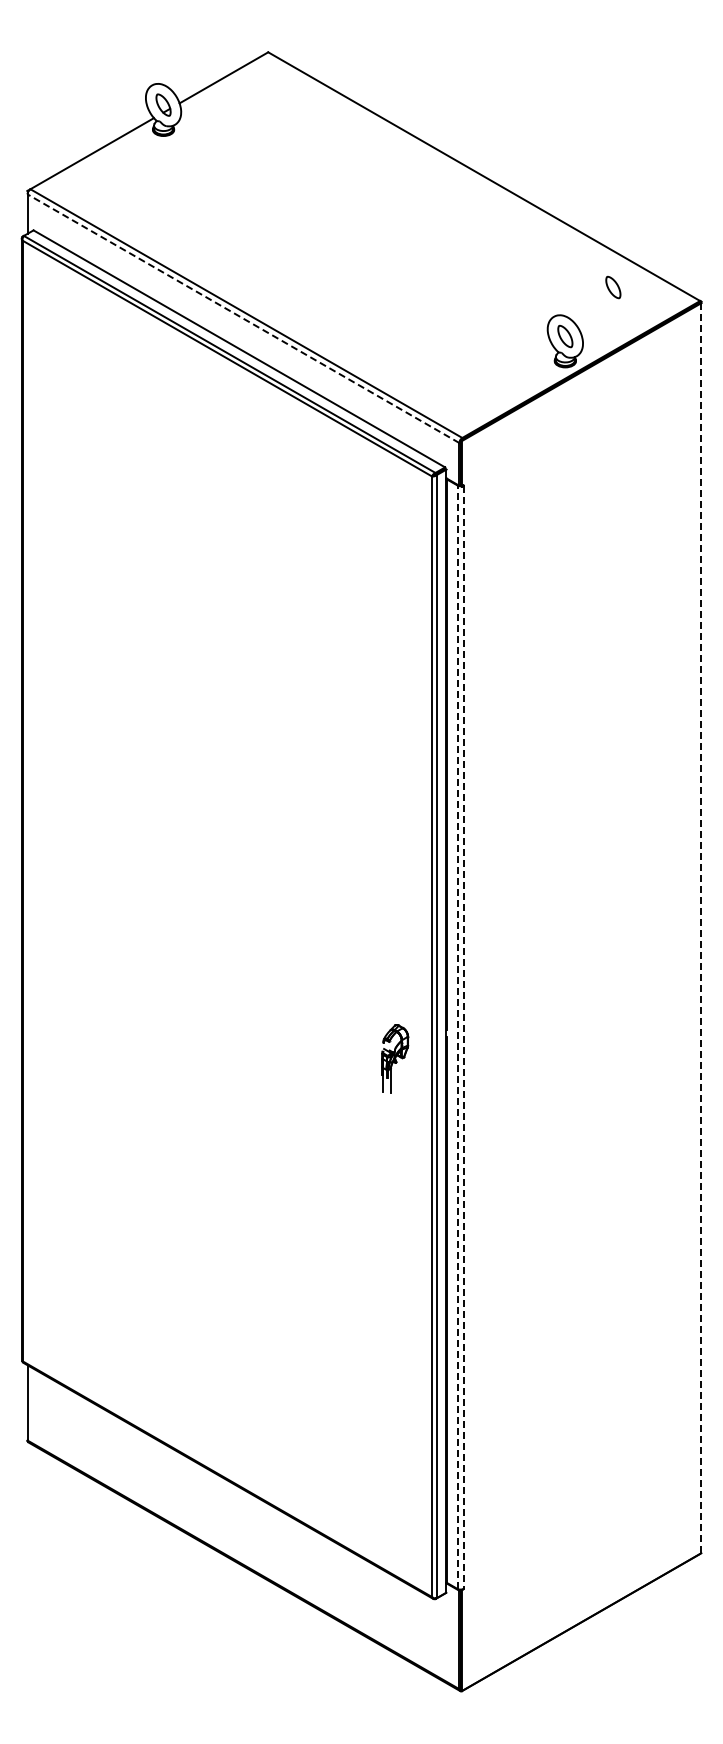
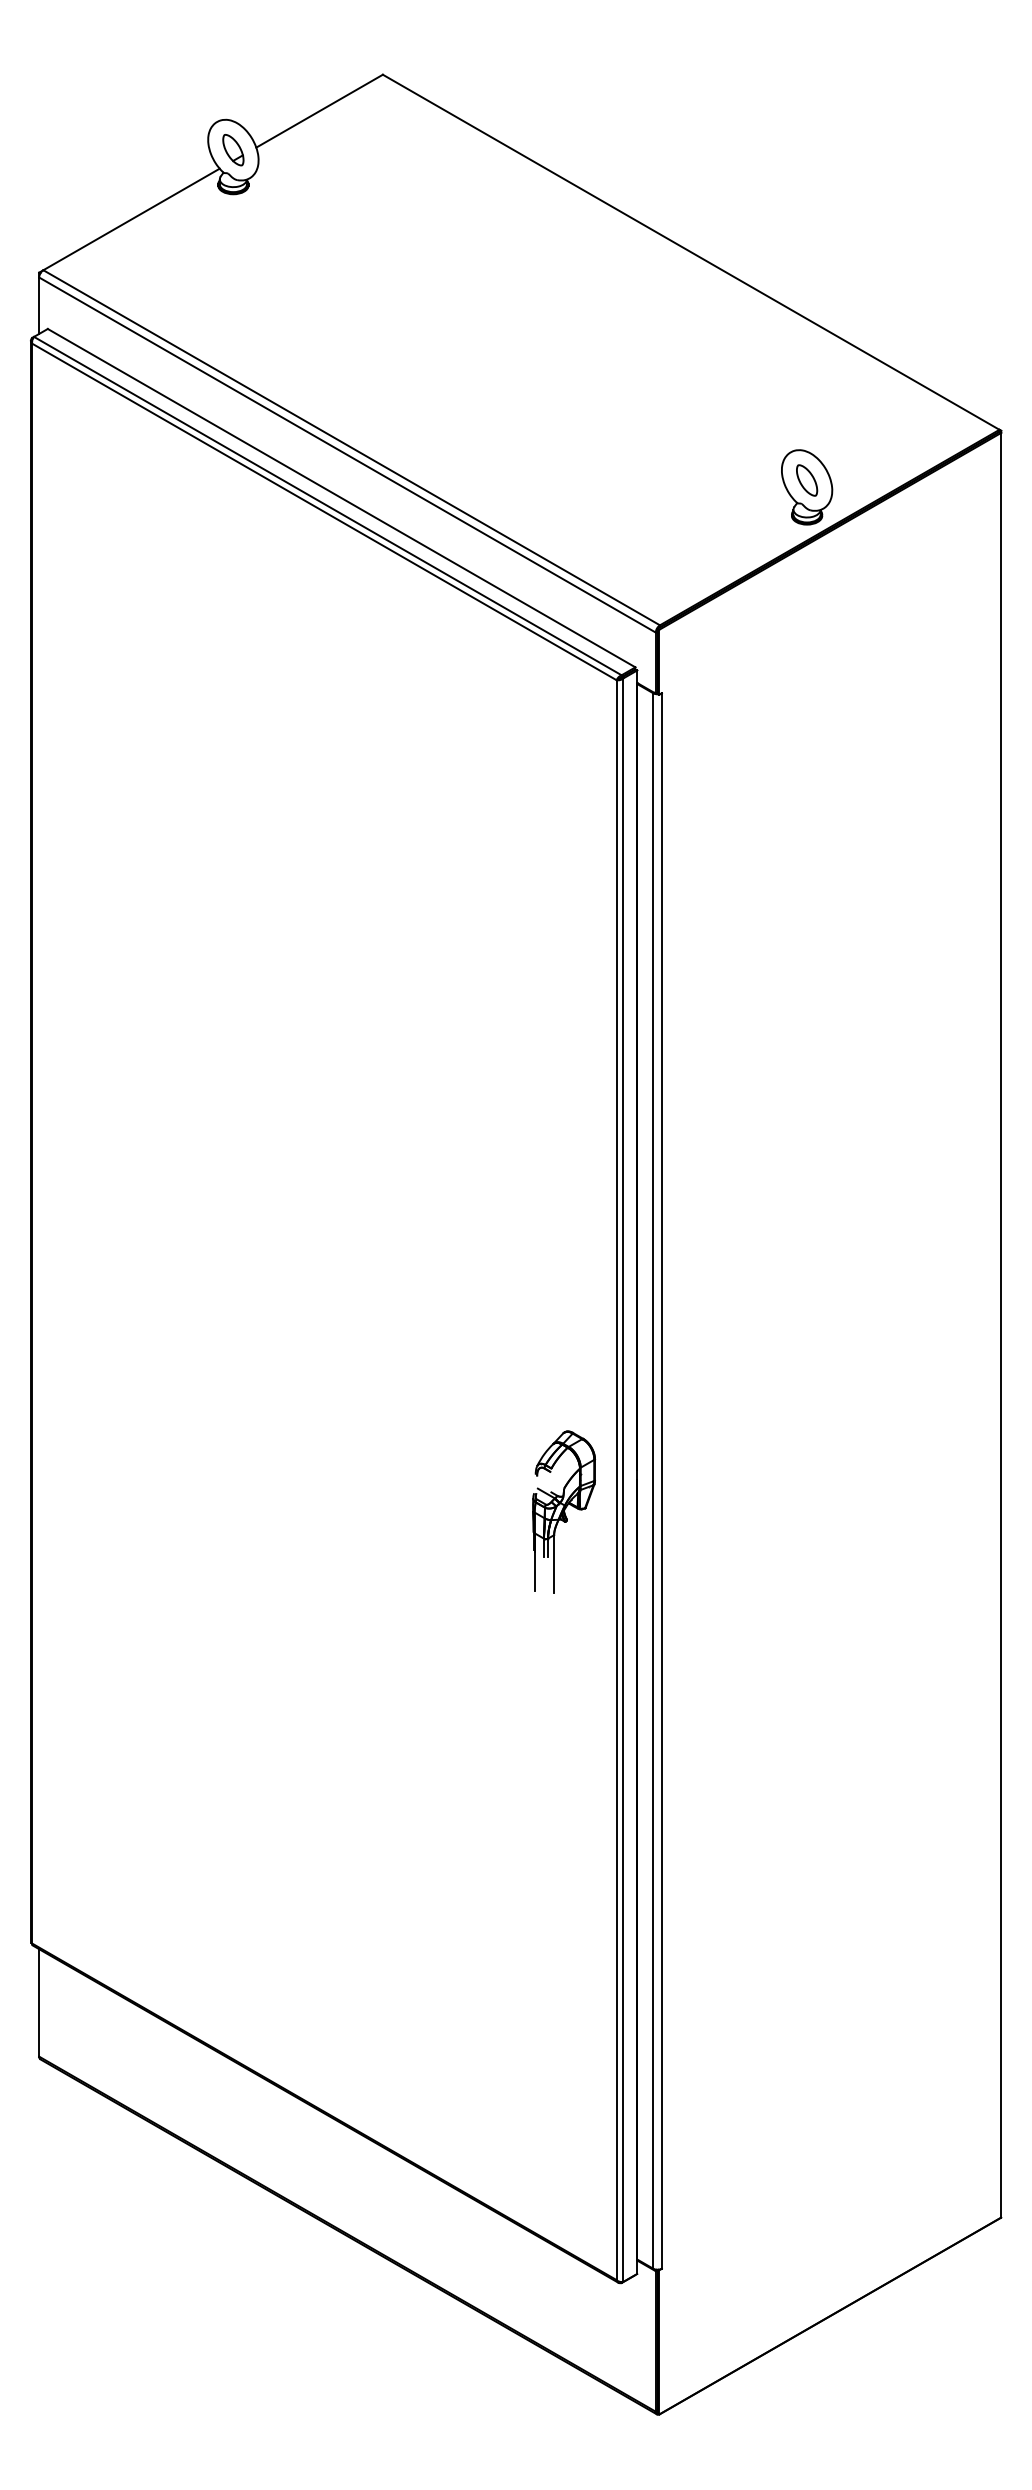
part: (613, 287) -> (875, 410), removed
line: (243, 318) -> (347, 454), dashed -> solid
line: (701, 927) -> (1001, 1324), dashed -> solid
line: (457, 1037) -> (653, 1481), dashed -> solid
line: (463, 1037) -> (661, 1481), dashed -> solid
part: (394, 1058) -> (563, 1511), size x1.67

